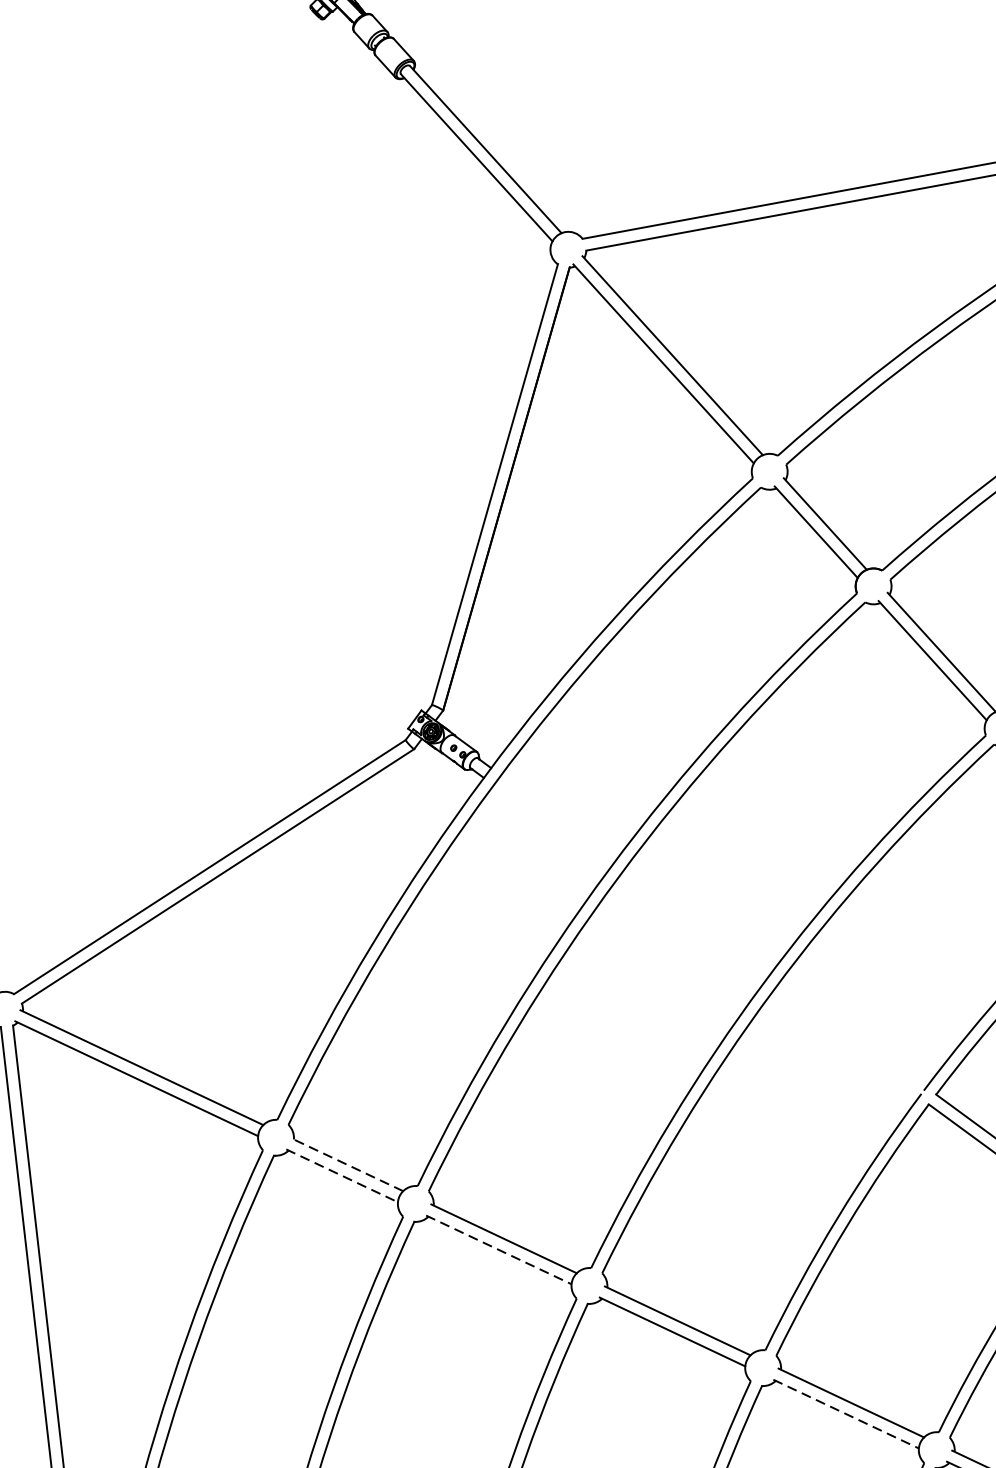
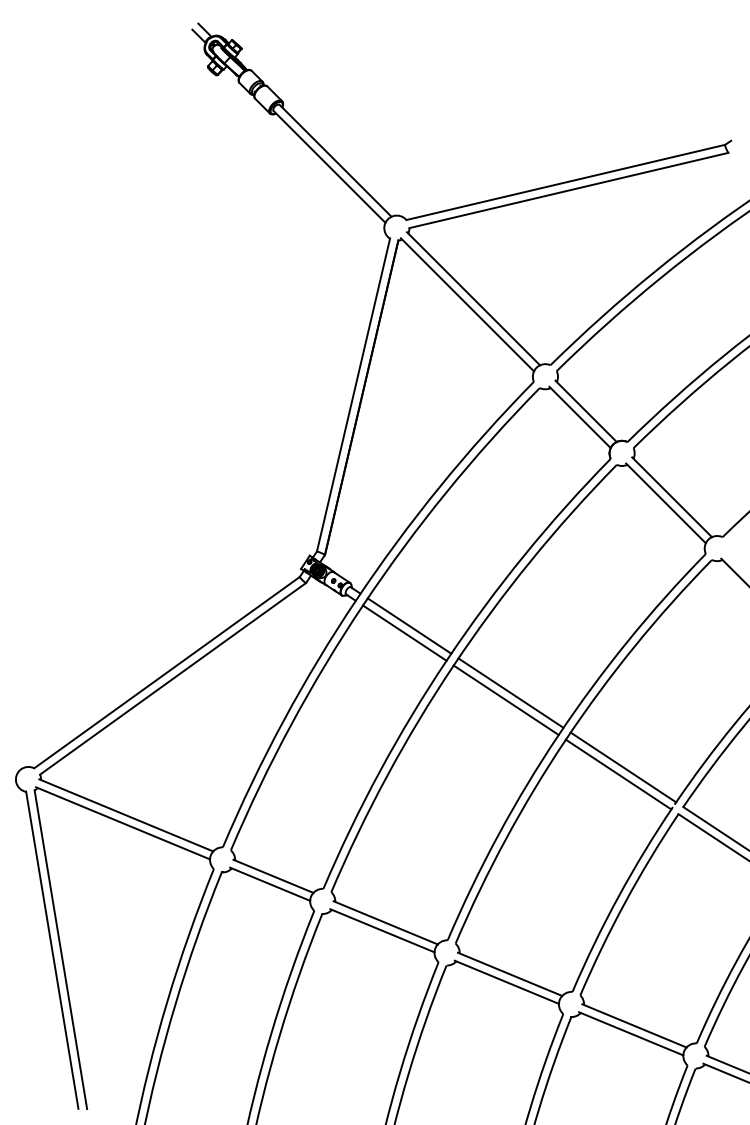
line: (558, 816) -> (409, 625), added
line: (551, 826) -> (404, 632), added
line: (697, 919) -> (510, 692), added
line: (690, 928) -> (505, 699), added
line: (853, 1034) -> (623, 767), added
line: (846, 1043) -> (618, 774), added
line: (345, 1164) -> (272, 876), dashed -> solid
line: (342, 1176) -> (270, 884), dashed -> solid
line: (498, 1249) -> (382, 930), dashed -> solid
line: (846, 1413) -> (631, 1033), dashed -> solid

